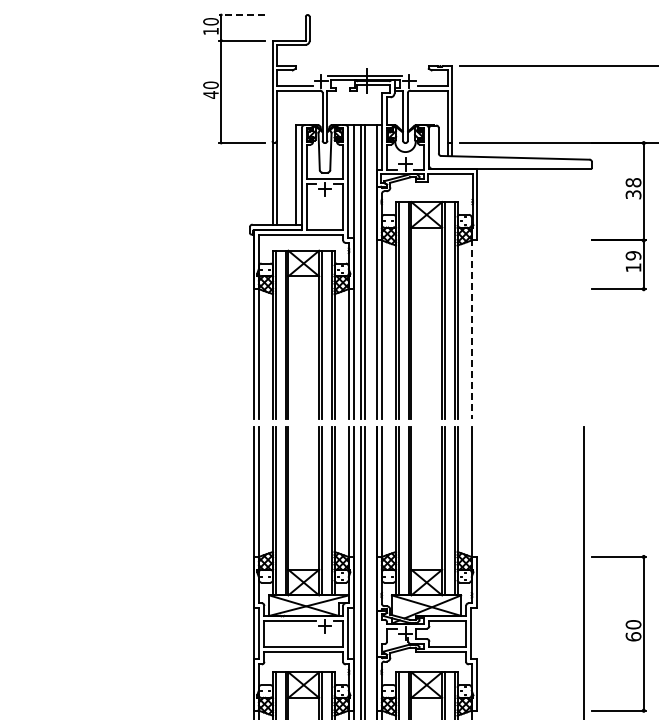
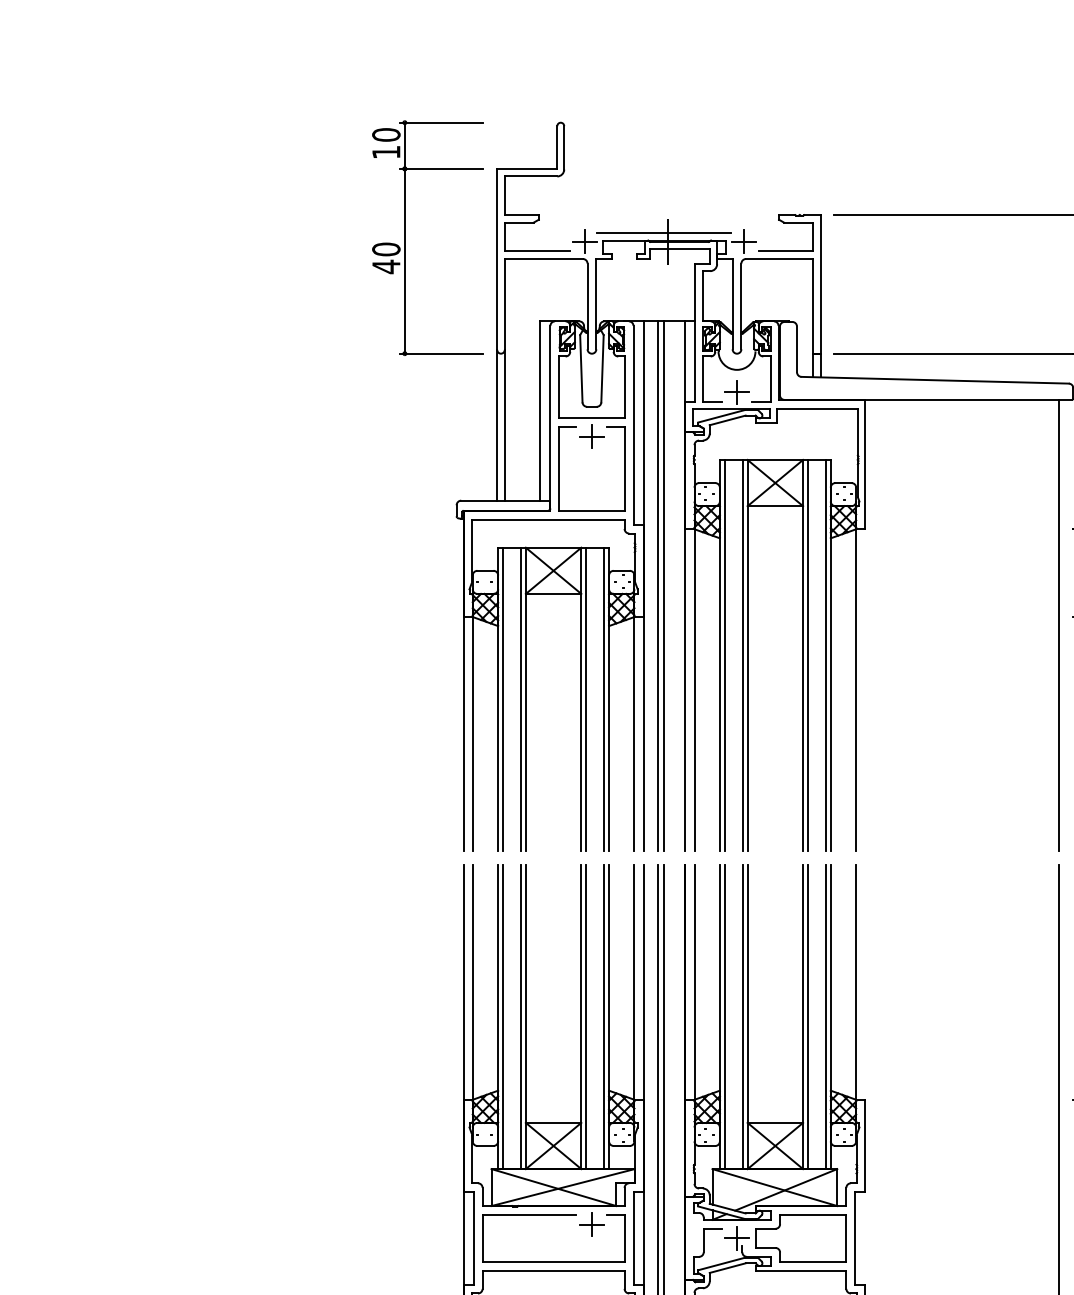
line: (241, 14) -> (441, 121), dashed -> solid
line: (584, 293) -> (1059, 624), added
line: (471, 329) -> (855, 689), dashed -> solid

